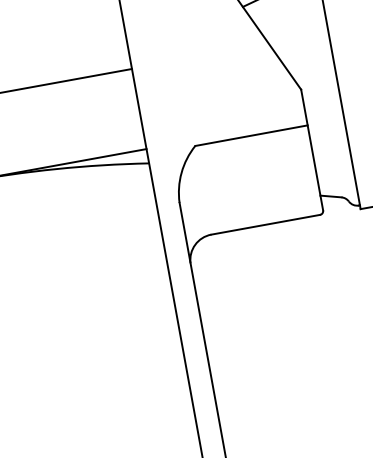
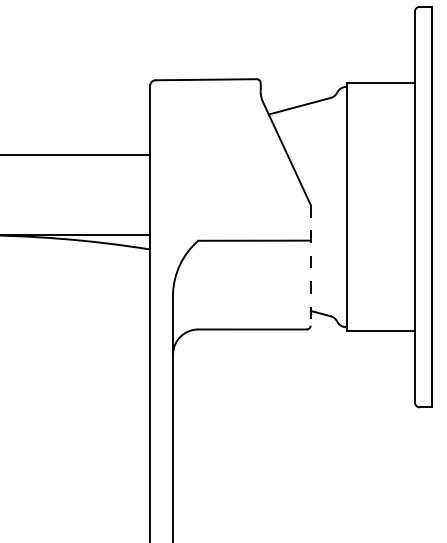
line: (311, 150) -> (310, 265), solid -> dashed

